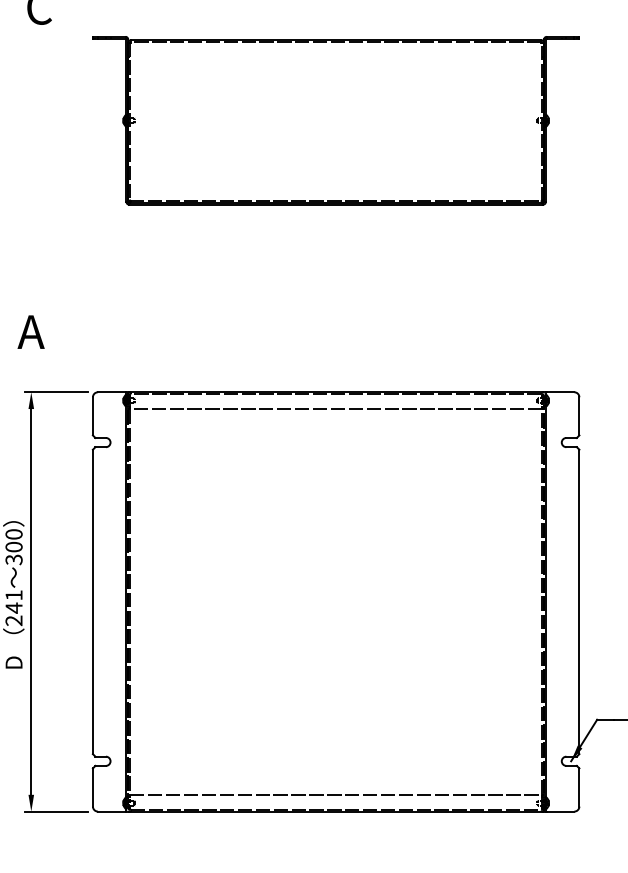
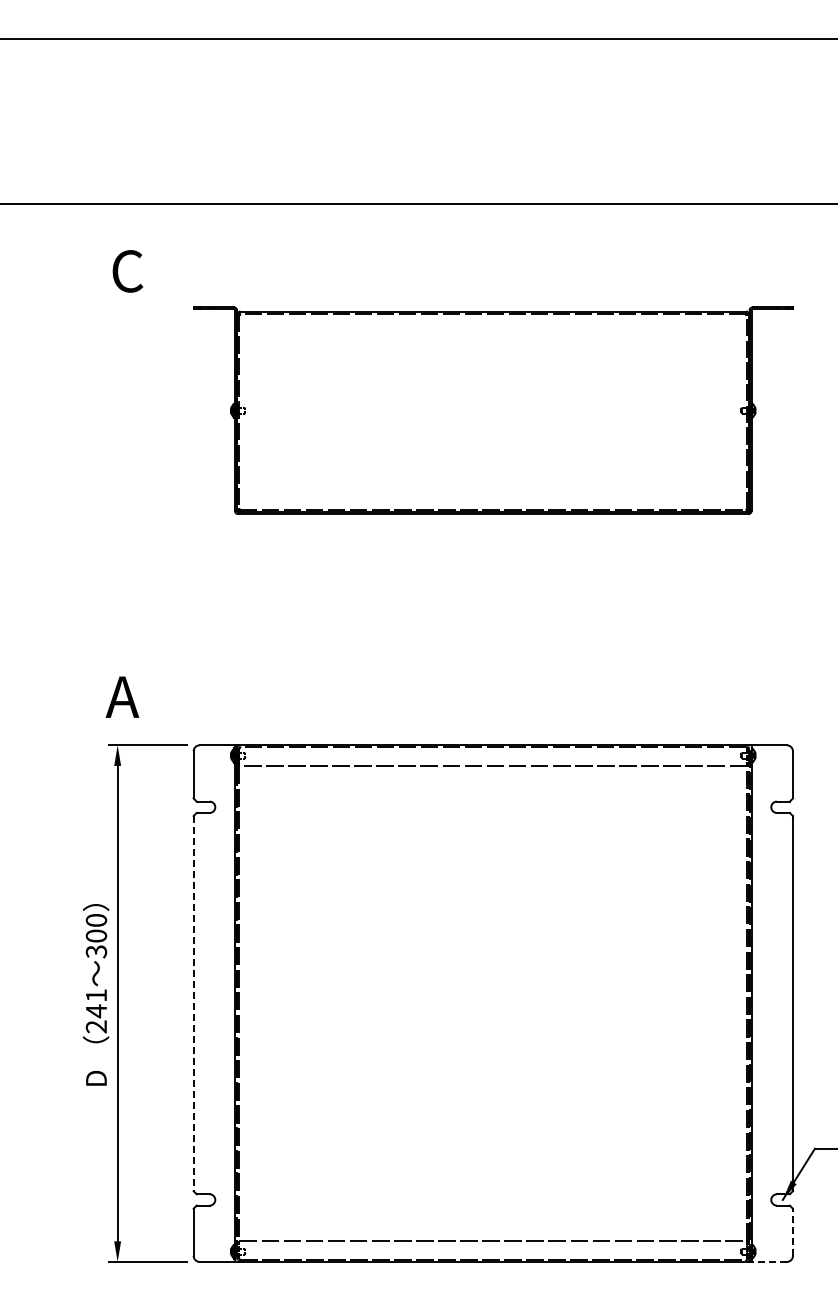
text: (31, 331) -> (122, 696), moved
line: (92, 601) -> (193, 1003), solid -> dashed
line: (578, 787) -> (792, 1232), solid -> dashed
line: (560, 811) -> (769, 1261), solid -> dashed

